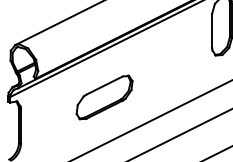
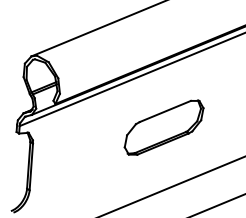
part: (104, 97) -> (164, 127), moved

